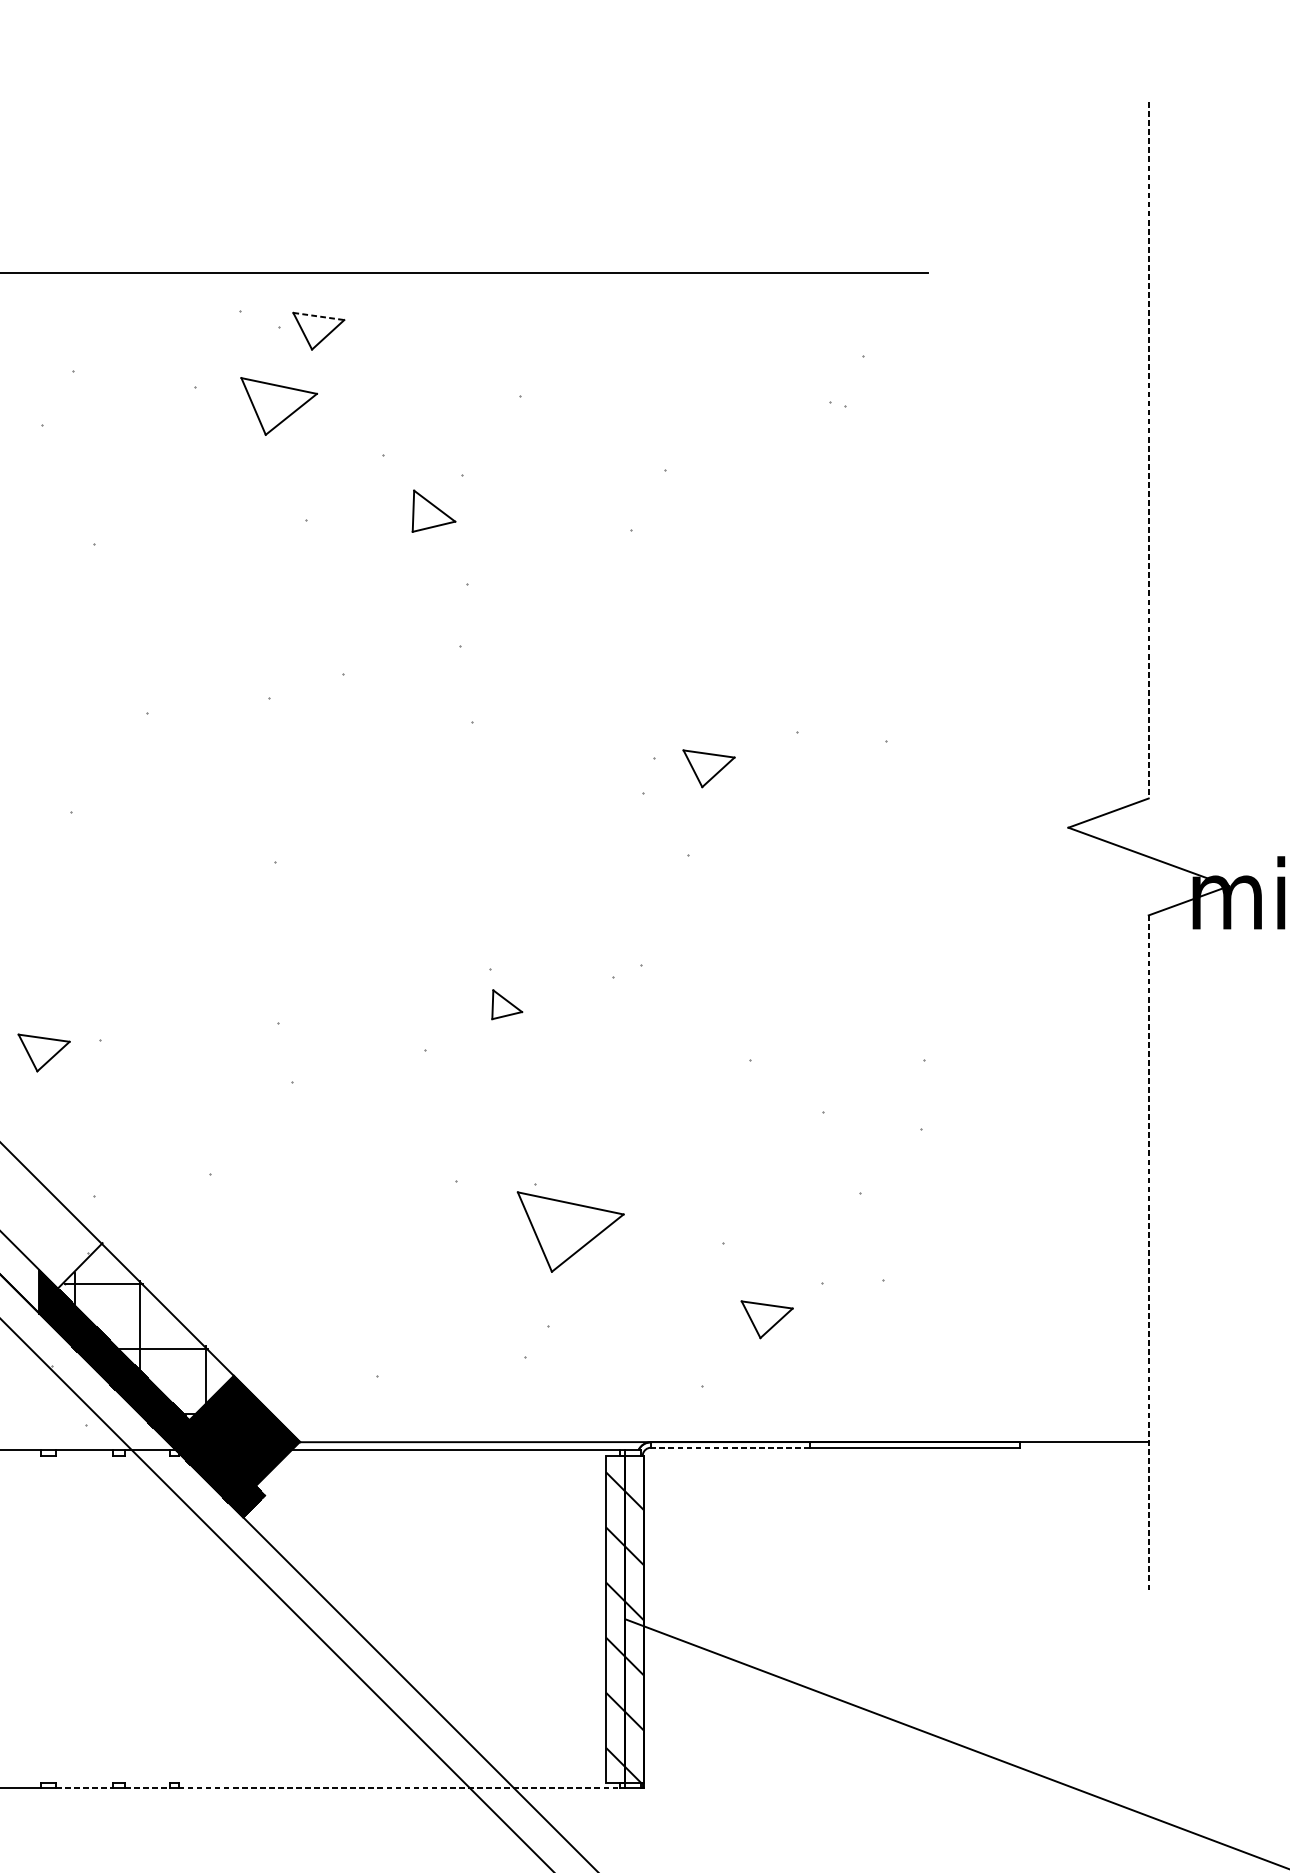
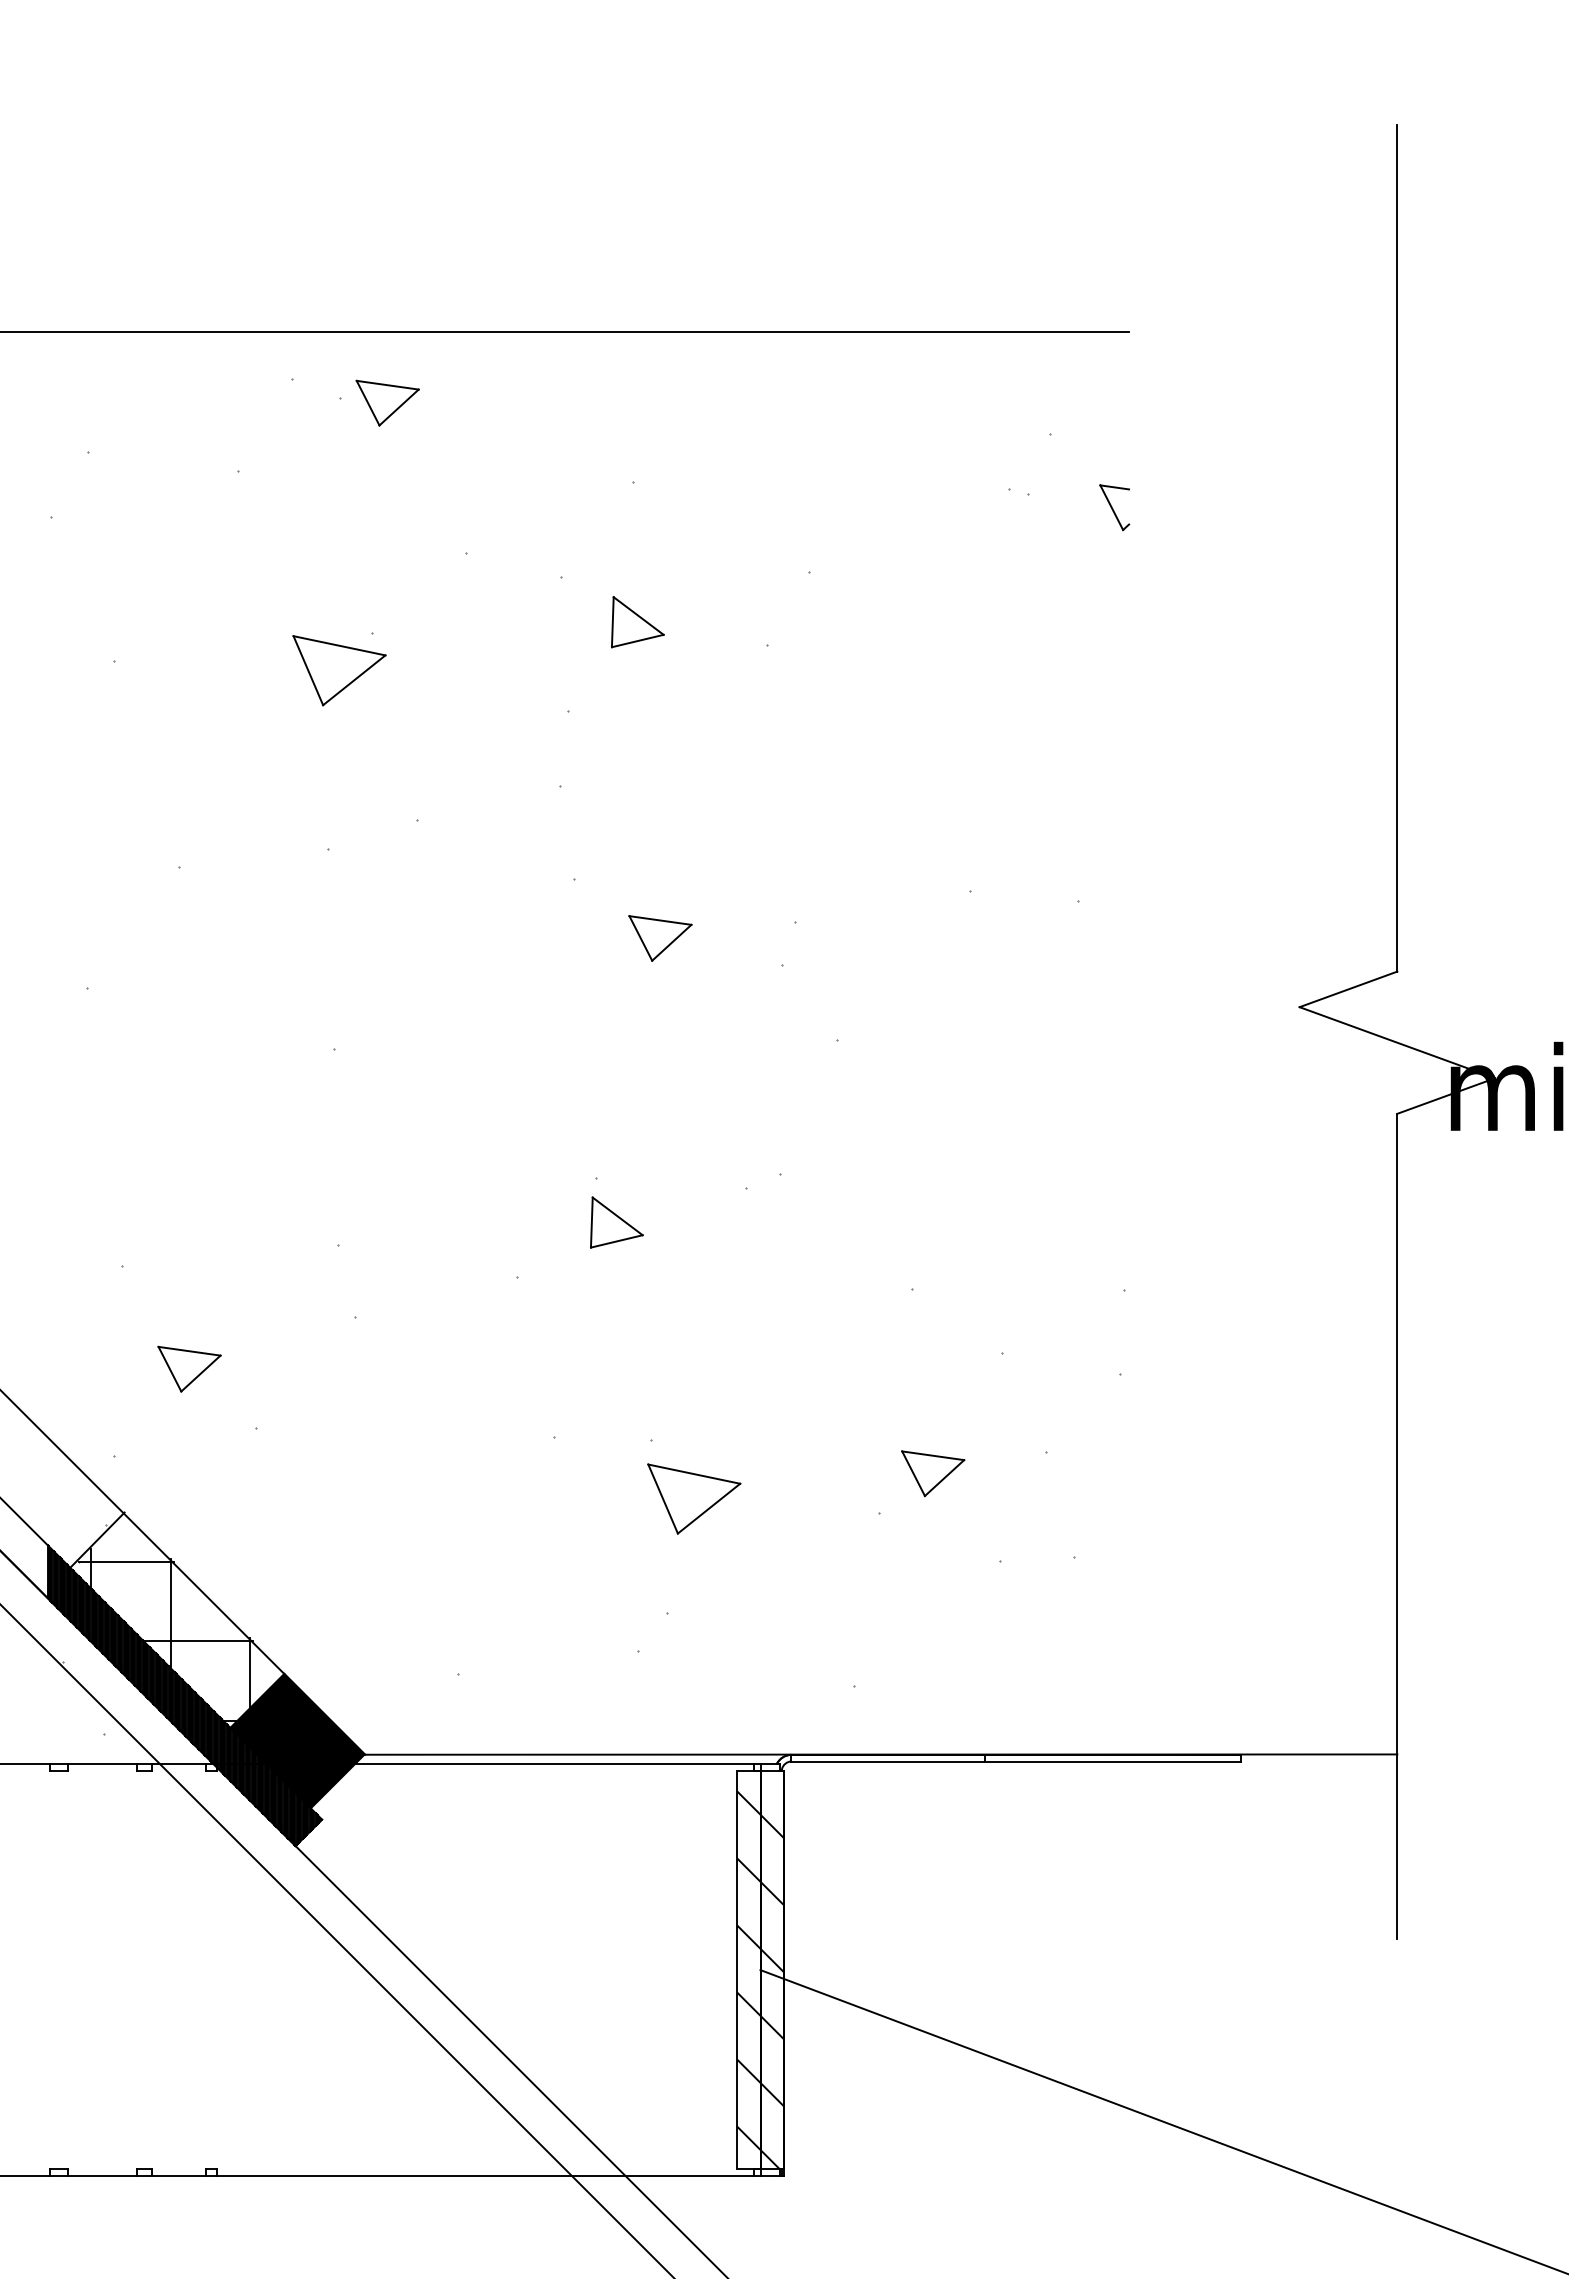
line: (319, 316) -> (388, 385), dashed -> solid
part: (279, 406) -> (339, 670), moved
part: (916, 416) -> (1114, 507), added
line: (1148, 450) -> (1397, 548), dashed -> solid
part: (433, 511) -> (637, 622), moved
part: (709, 768) -> (660, 938), moved
part: (506, 1004) -> (616, 1222), size x1.43
part: (44, 1052) -> (189, 1368), moved
part: (571, 1231) -> (694, 1498), size x0.71
line: (1148, 1254) -> (1397, 1526), dashed -> solid
part: (767, 1319) -> (933, 1473), moved
line: (730, 1447) -> (888, 1761), dashed -> solid
line: (84, 1788) -> (102, 2175), dashed -> solid
line: (147, 1788) -> (179, 2175), dashed -> solid
line: (399, 1788) -> (485, 2175), dashed -> solid

